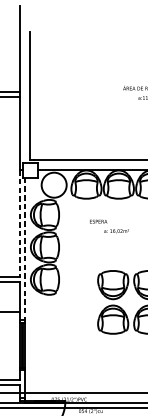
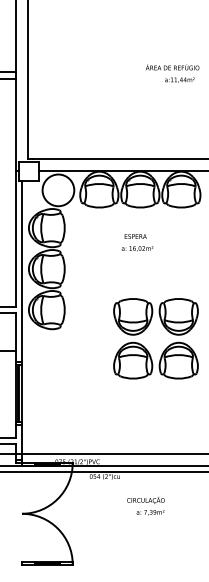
text: (98, 221) -> (135, 236), moved
line: (20, 223) -> (15, 239), dashed -> solid
line: (25, 249) -> (22, 271), dashed -> solid

